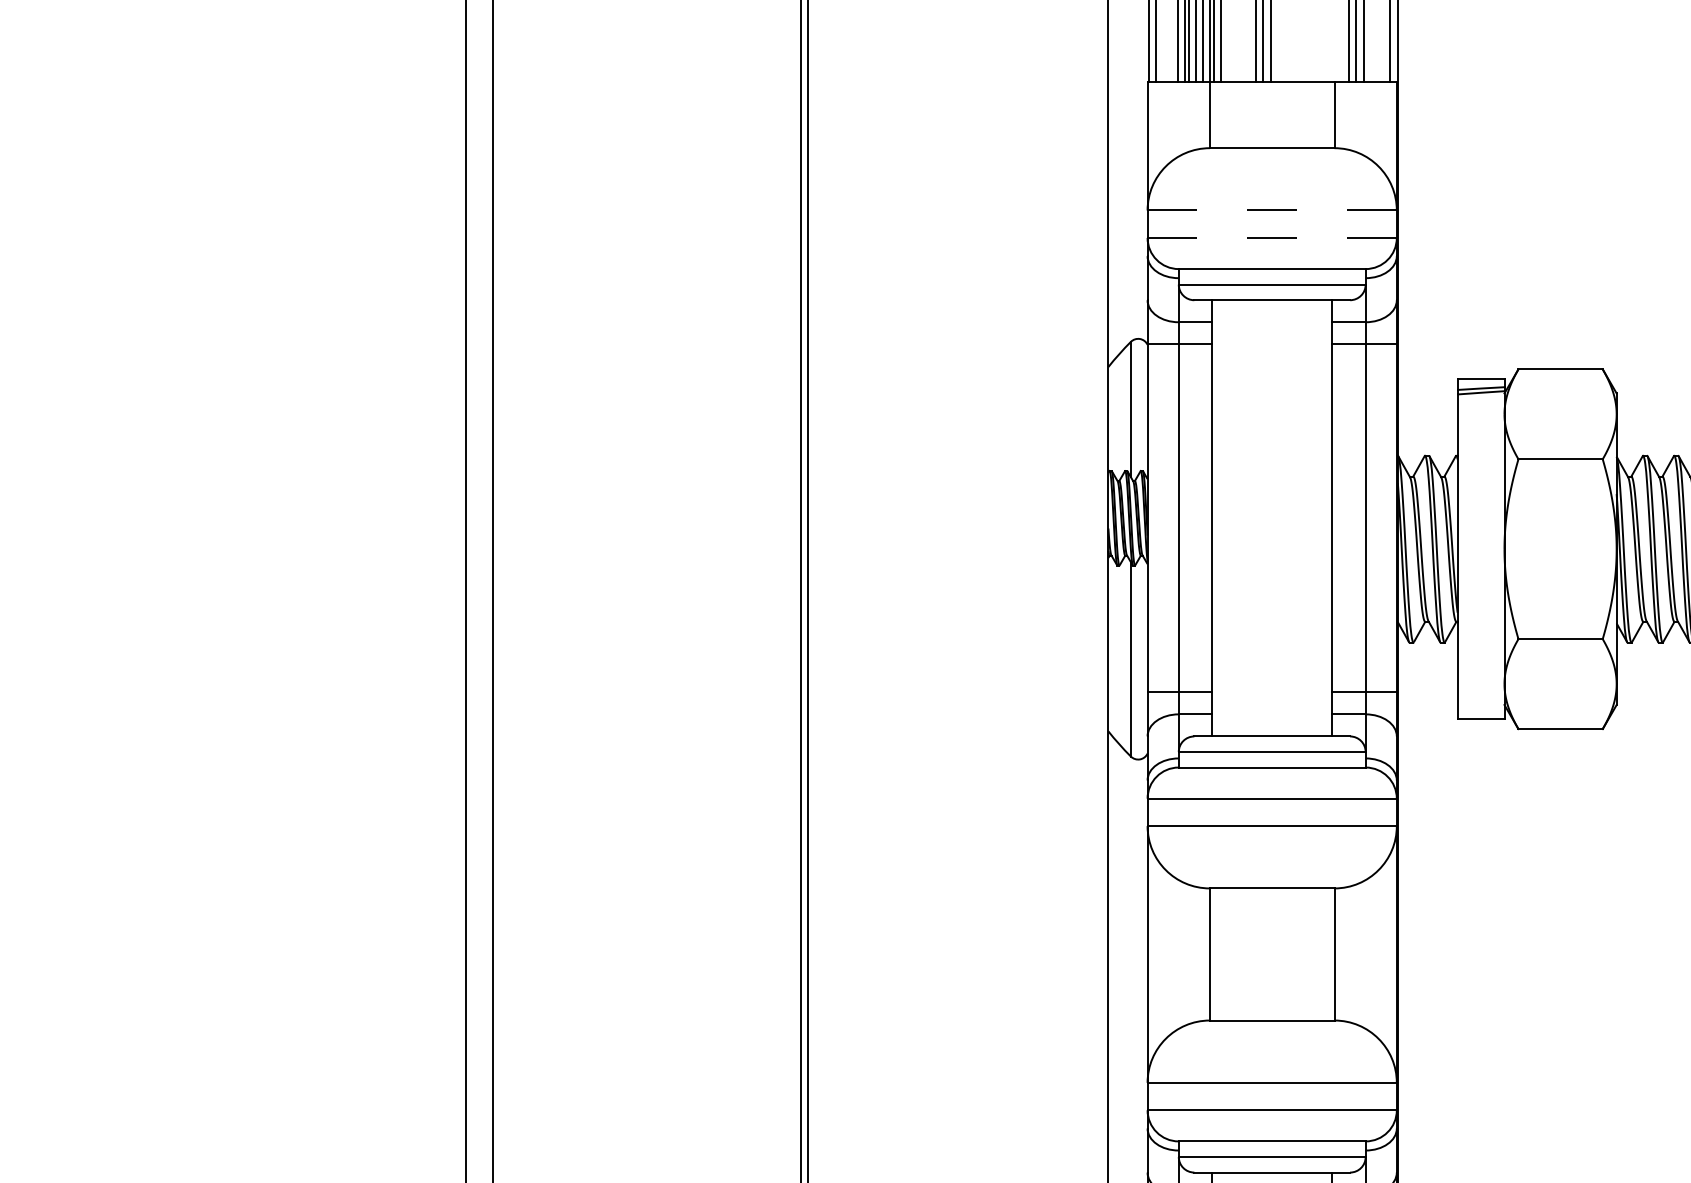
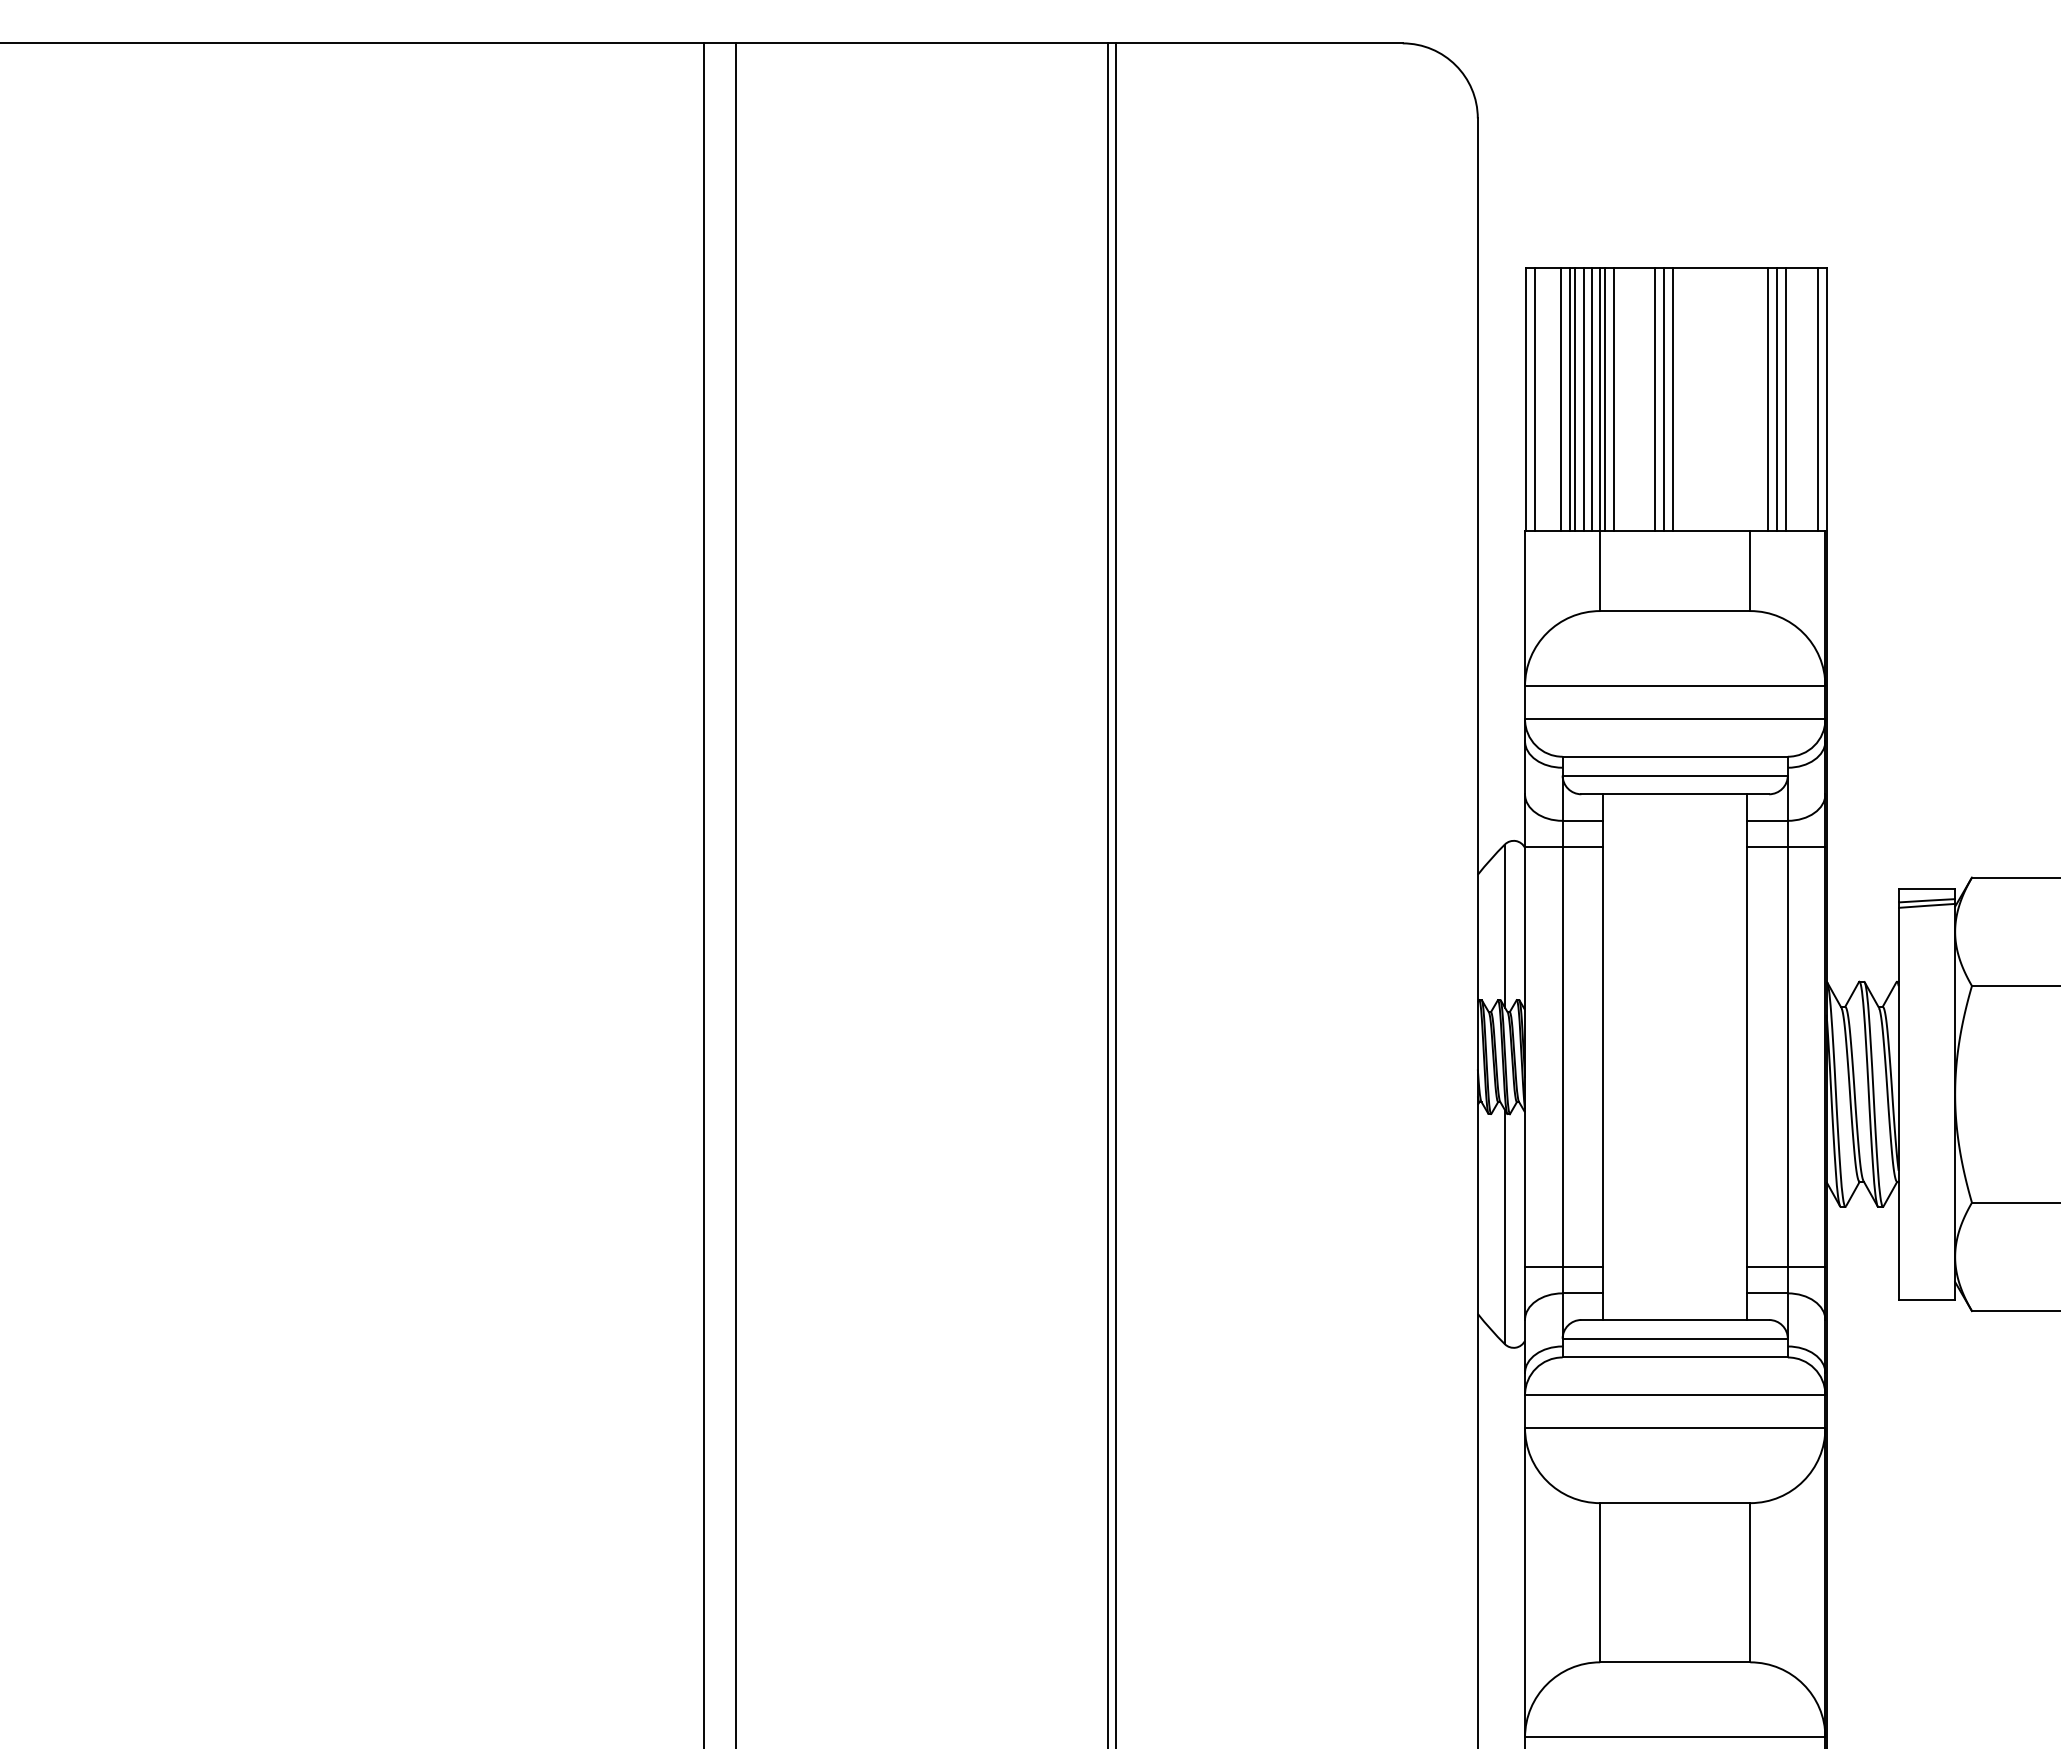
line: (1271, 210) -> (1674, 686), dashed -> solid
line: (1272, 238) -> (1675, 719), dashed -> solid

